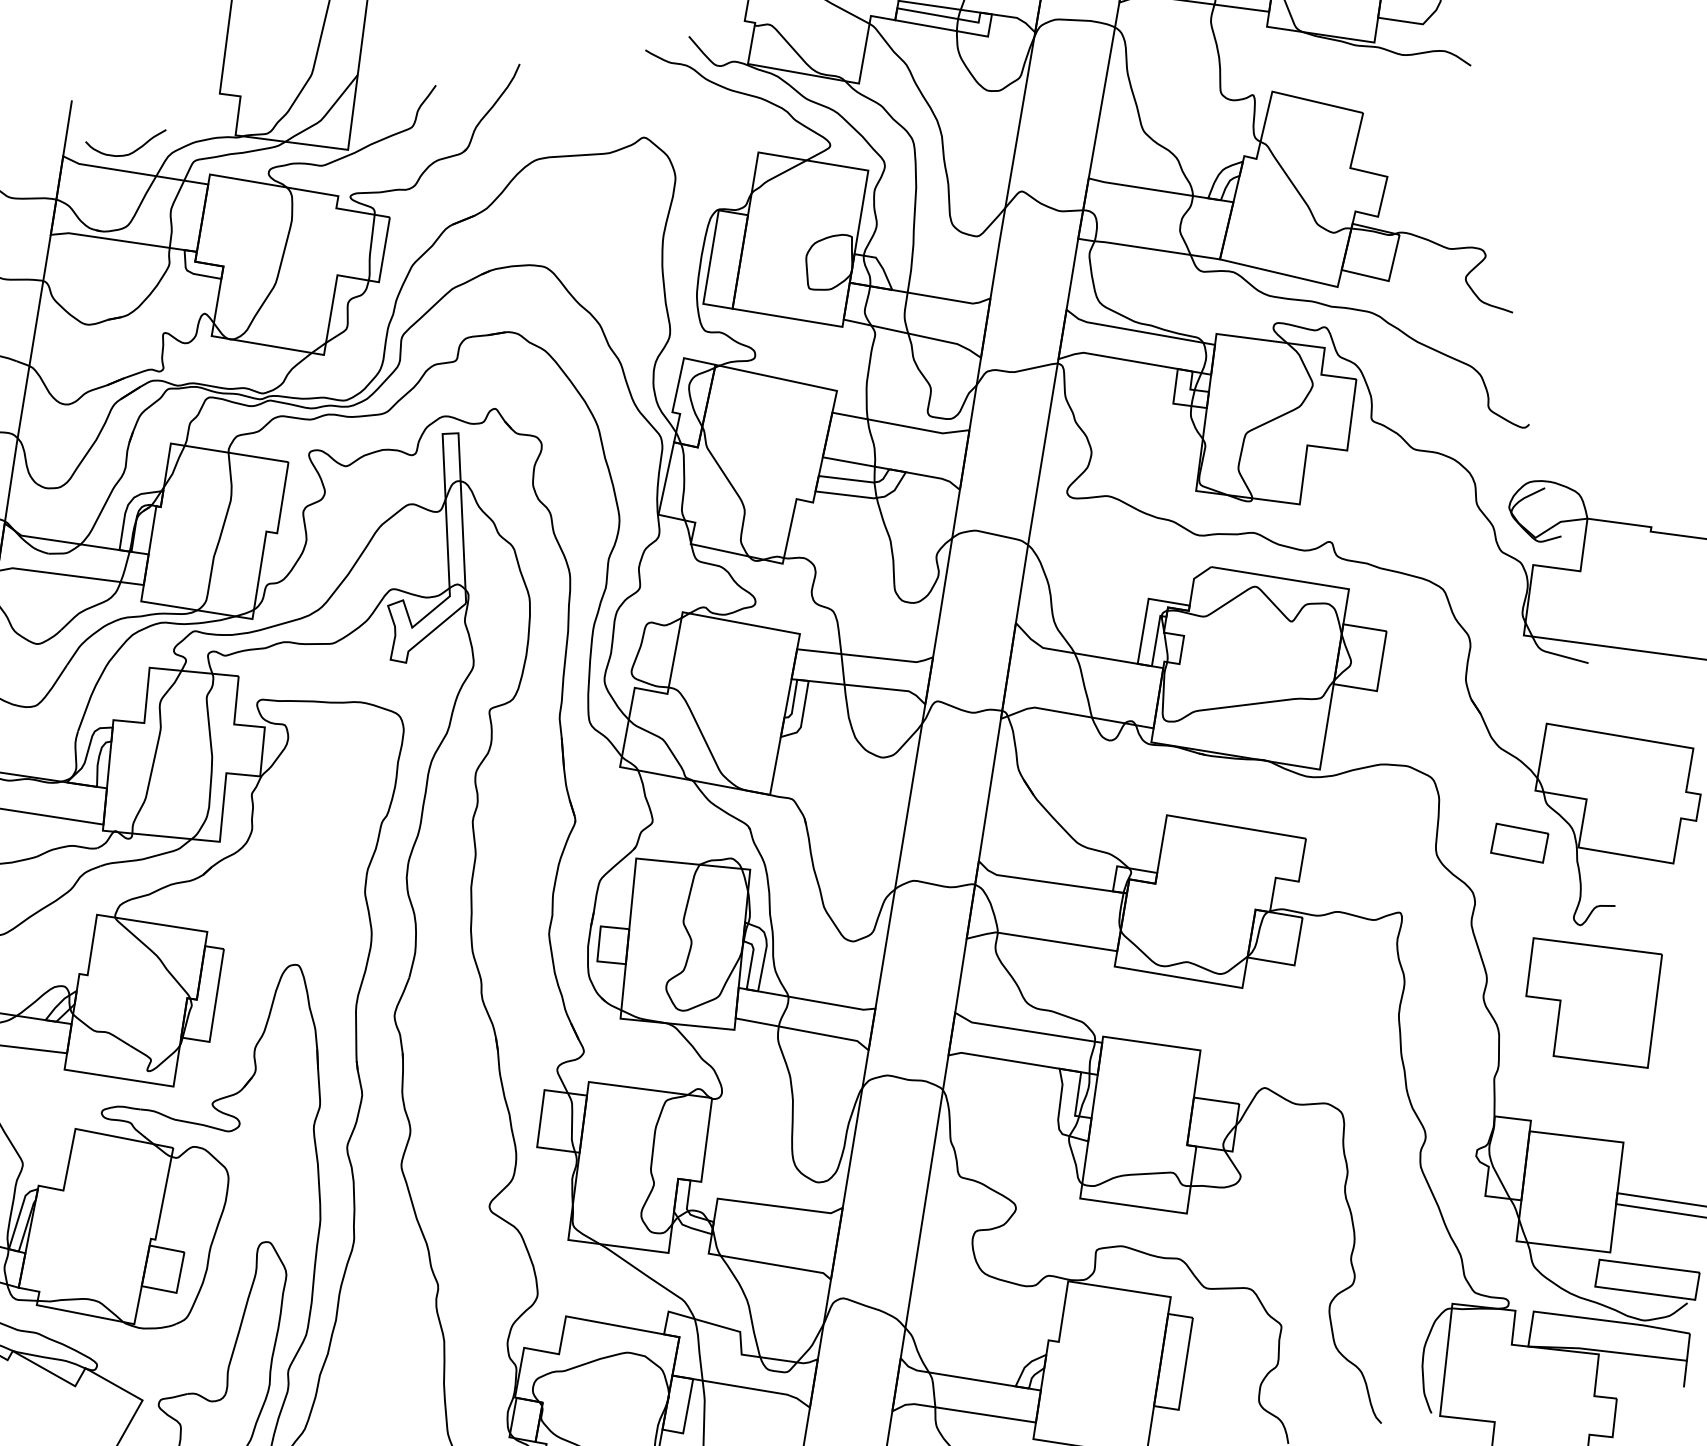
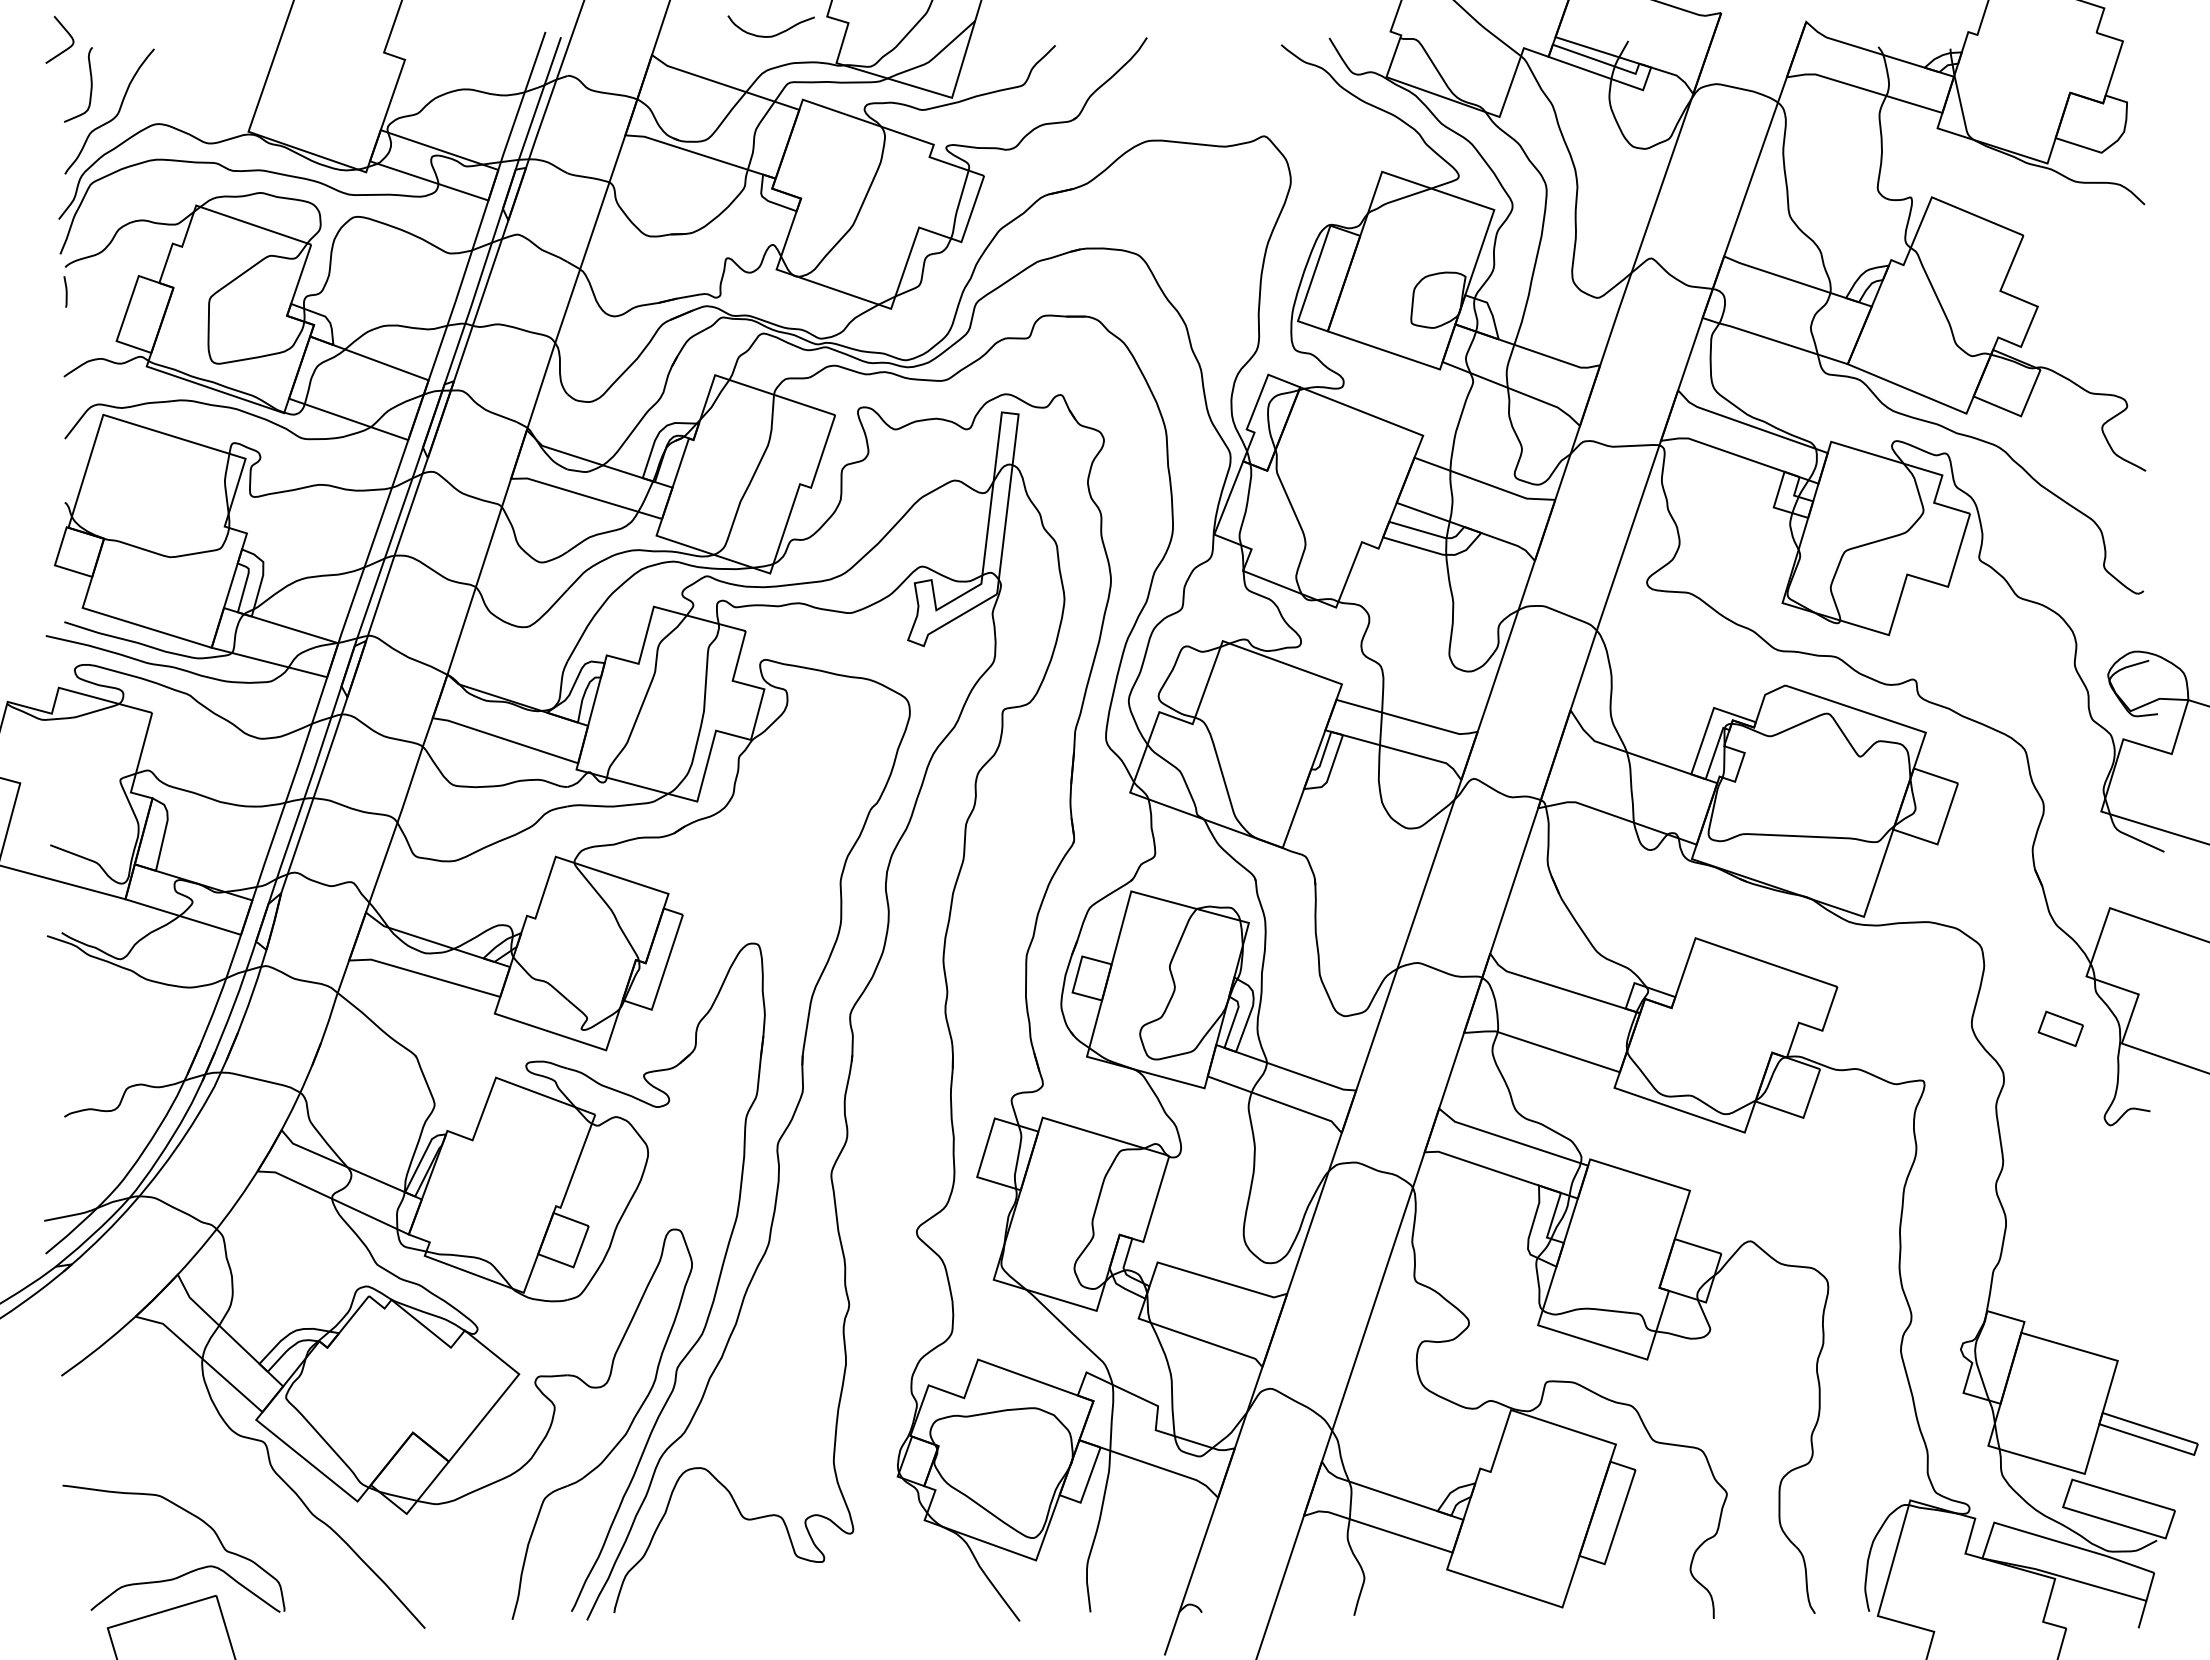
curve: (131, 152) -> (774, 34), moved
part: (1519, 842) -> (2060, 1028), size x0.7
part: (1597, 1001) -> (2115, 1208), removed

